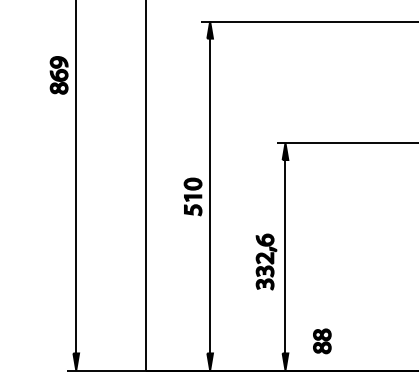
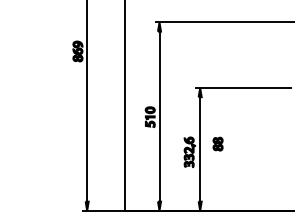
part: (321, 340) -> (217, 143), moved

